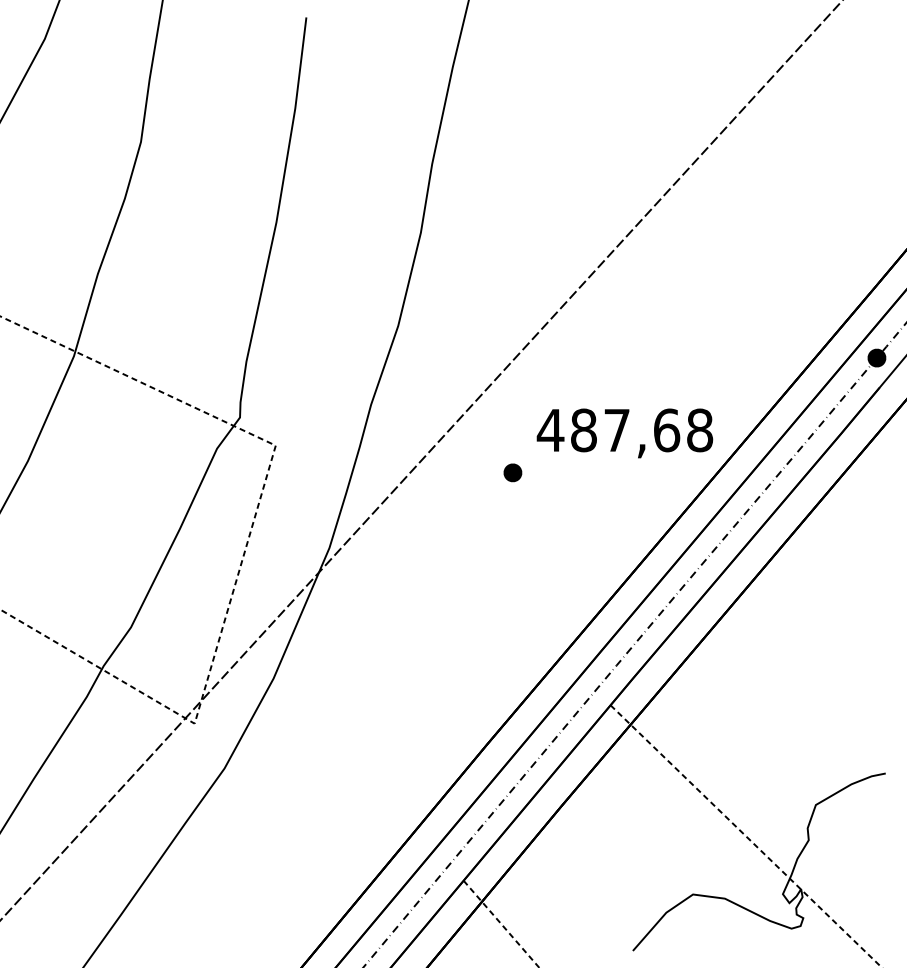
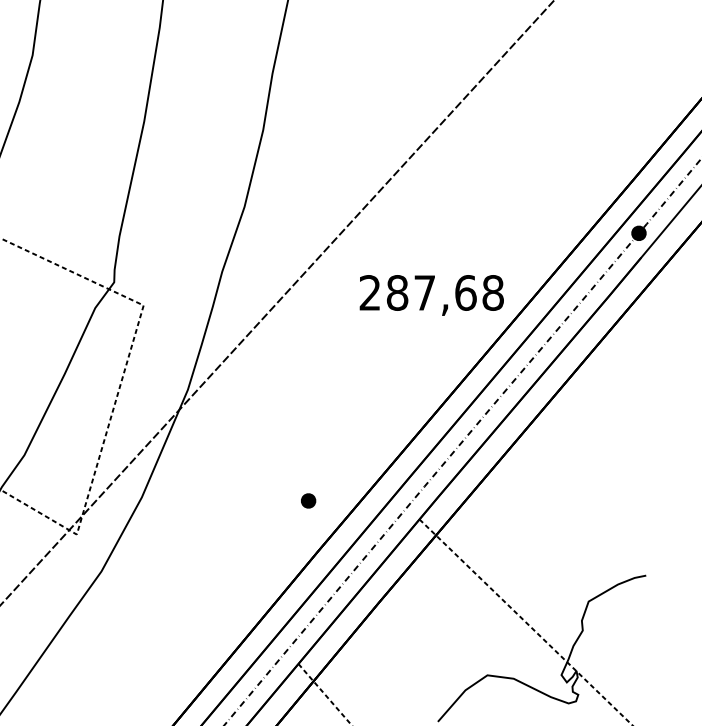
text: (550, 429) -> (370, 292), 487,68 -> 287,68
part: (512, 472) -> (308, 500), moved

